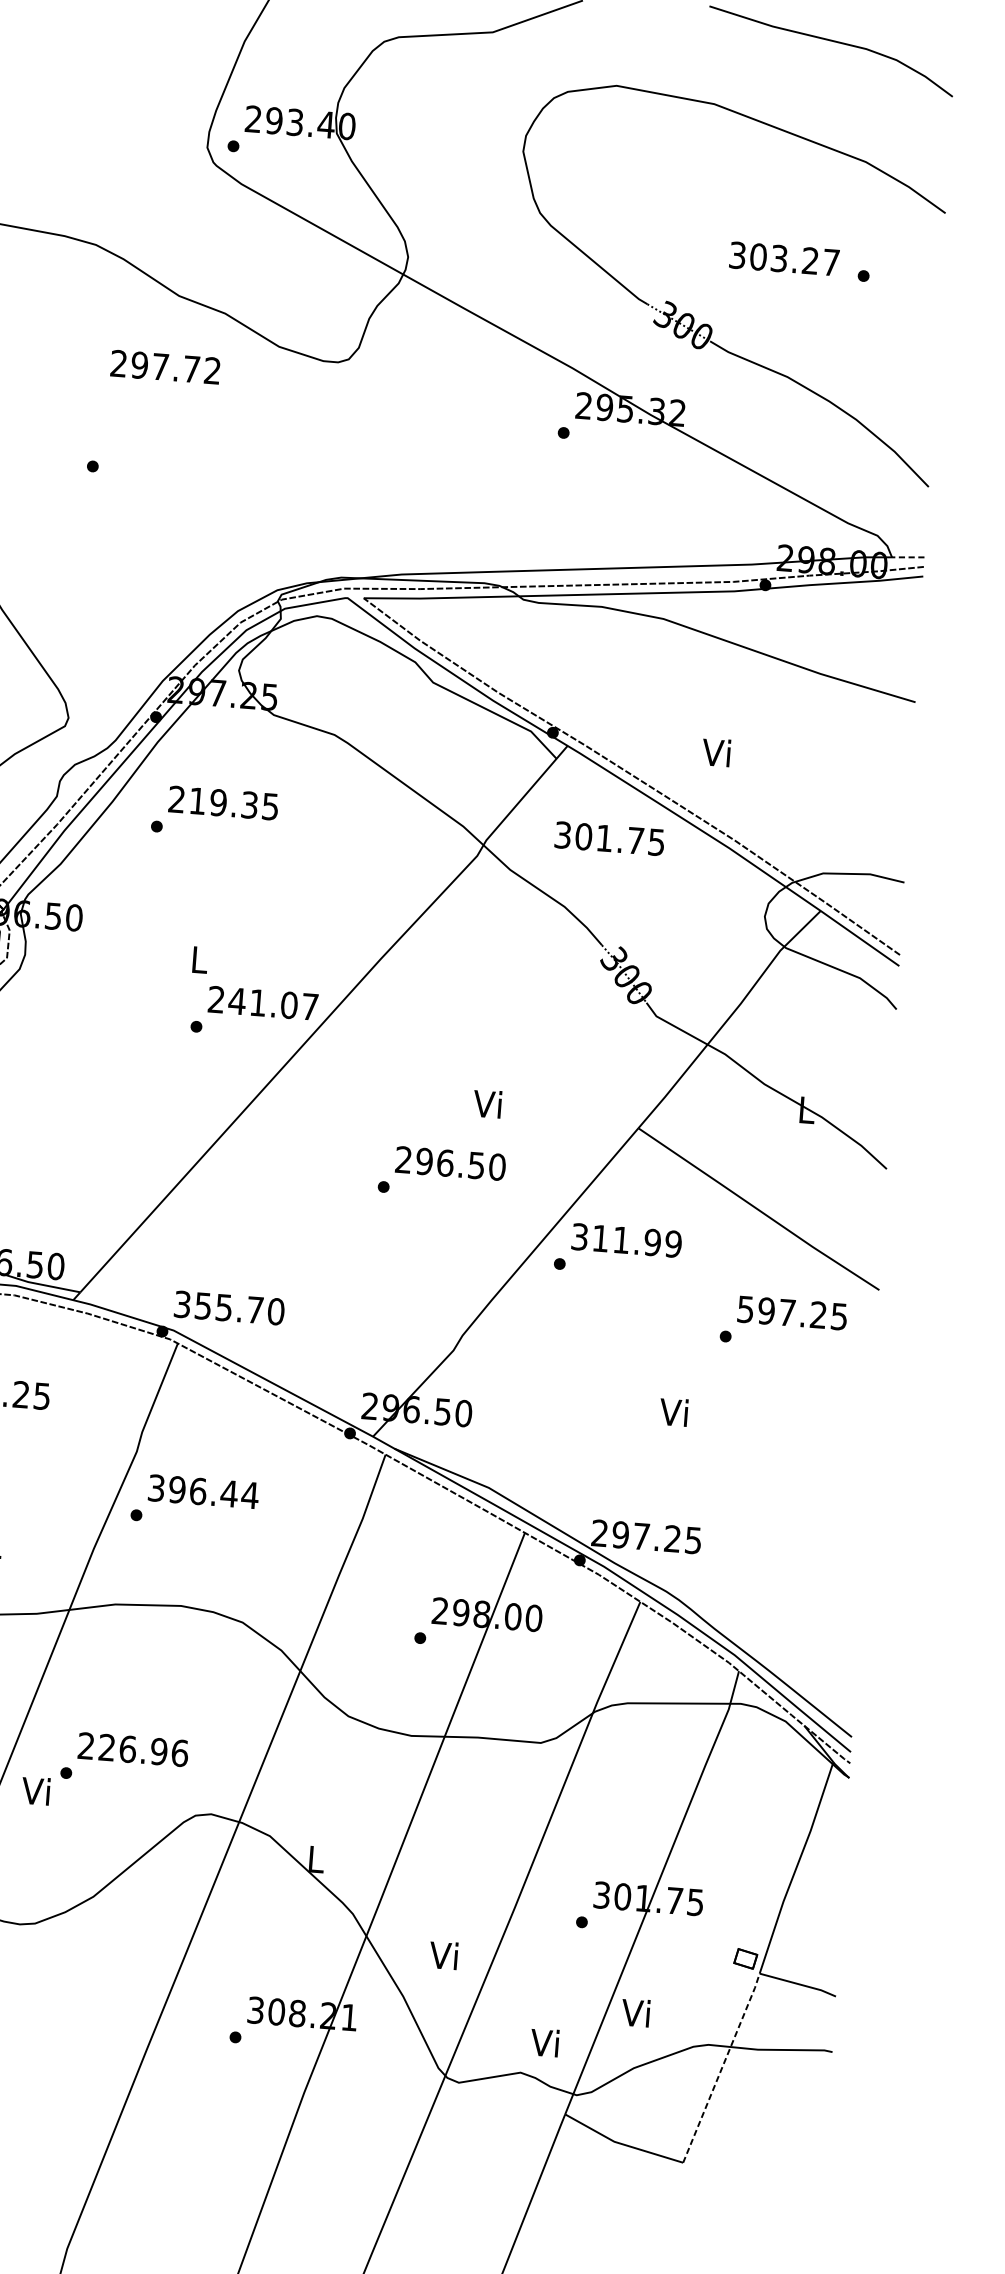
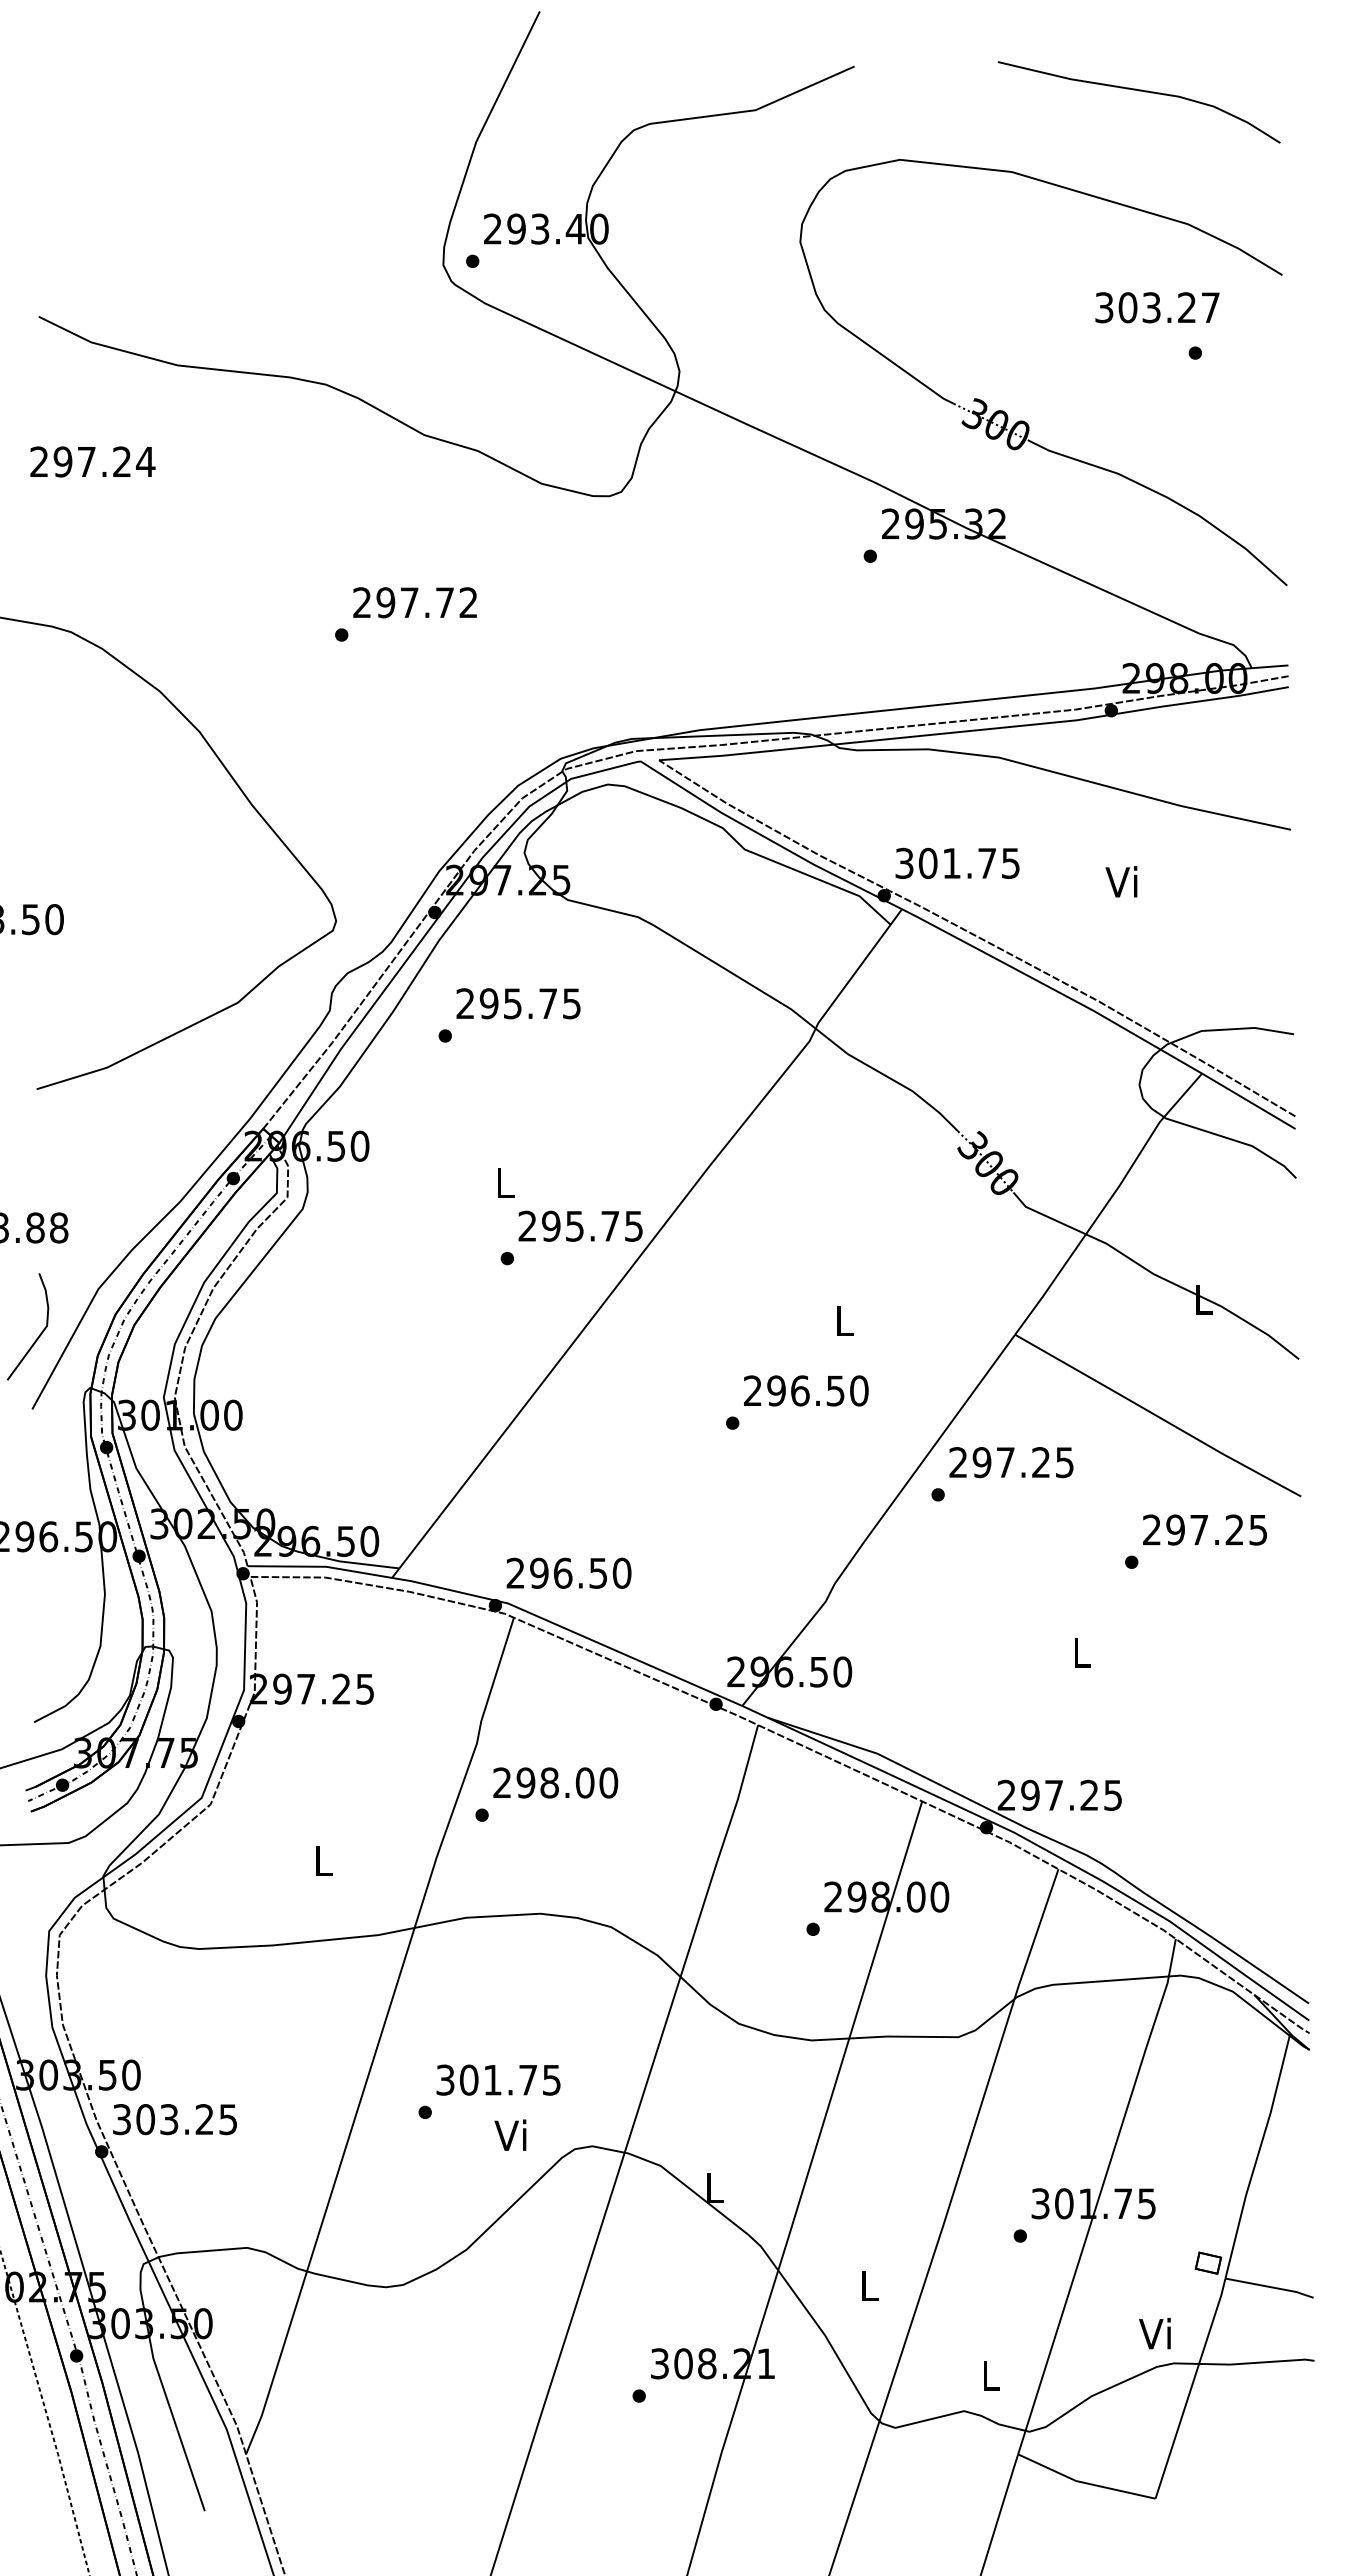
text: (784, 258) -> (1157, 307), moved
text: (164, 367) -> (414, 602), moved
line: (907, 557) -> (1269, 666), dashed -> solid
text: (716, 752) -> (1121, 881), moved
text: (223, 802) -> (518, 1003), 219.35 -> 295.75
text: (609, 837) -> (957, 862), moved
text: (272, 1003) -> (591, 1225), 241.07 -> 295.75
text: (487, 1103) -> (842, 1319), Vi -> L
text: (626, 1240) -> (1011, 1462), 311.99 -> 297.25
text: (218, 1306) -> (556, 1572), 355.70 -> 296.50
text: (745, 1308) -> (1151, 1529), 597.25 -> 297.25
text: (673, 1411) -> (1079, 1651), Vi -> L
text: (203, 1491) -> (555, 1782), 396.44 -> 298.00
text: (133, 1749) -> (498, 2079), 226.96 -> 301.75
text: (35, 1790) -> (510, 2134), moved
text: (443, 1954) -> (866, 2284), Vi -> L
text: (635, 2012) -> (1154, 2333), moved
text: (544, 2042) -> (988, 2374), Vi -> L
line: (722, 2067) -> (1191, 2387), dashed -> solid

